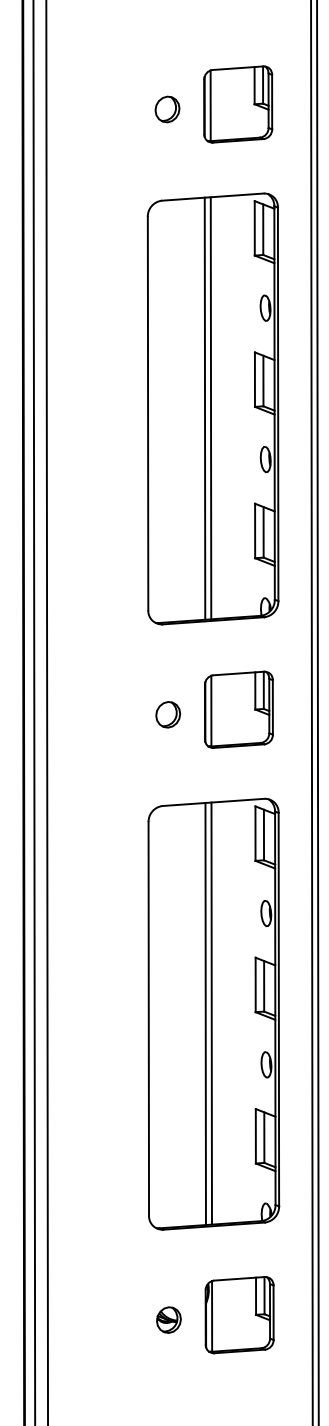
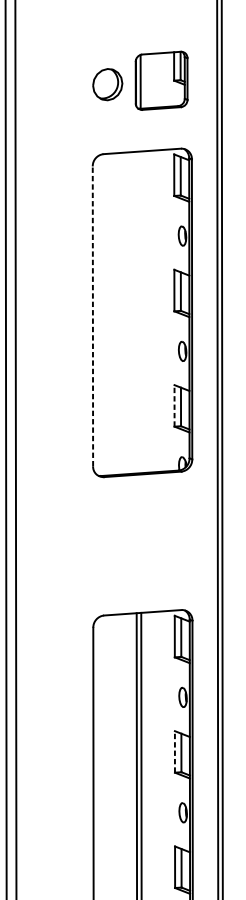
part: (167, 109) -> (107, 84), size x1.6
line: (204, 408) -> (135, 312), removed
line: (210, 408) -> (140, 312), removed
line: (148, 413) -> (93, 316), solid -> dashed
line: (255, 530) -> (174, 405), solid -> dashed
part: (238, 709) -> (161, 541), removed
part: (168, 714) -> (108, 545), removed
line: (255, 984) -> (174, 751), solid -> dashed

